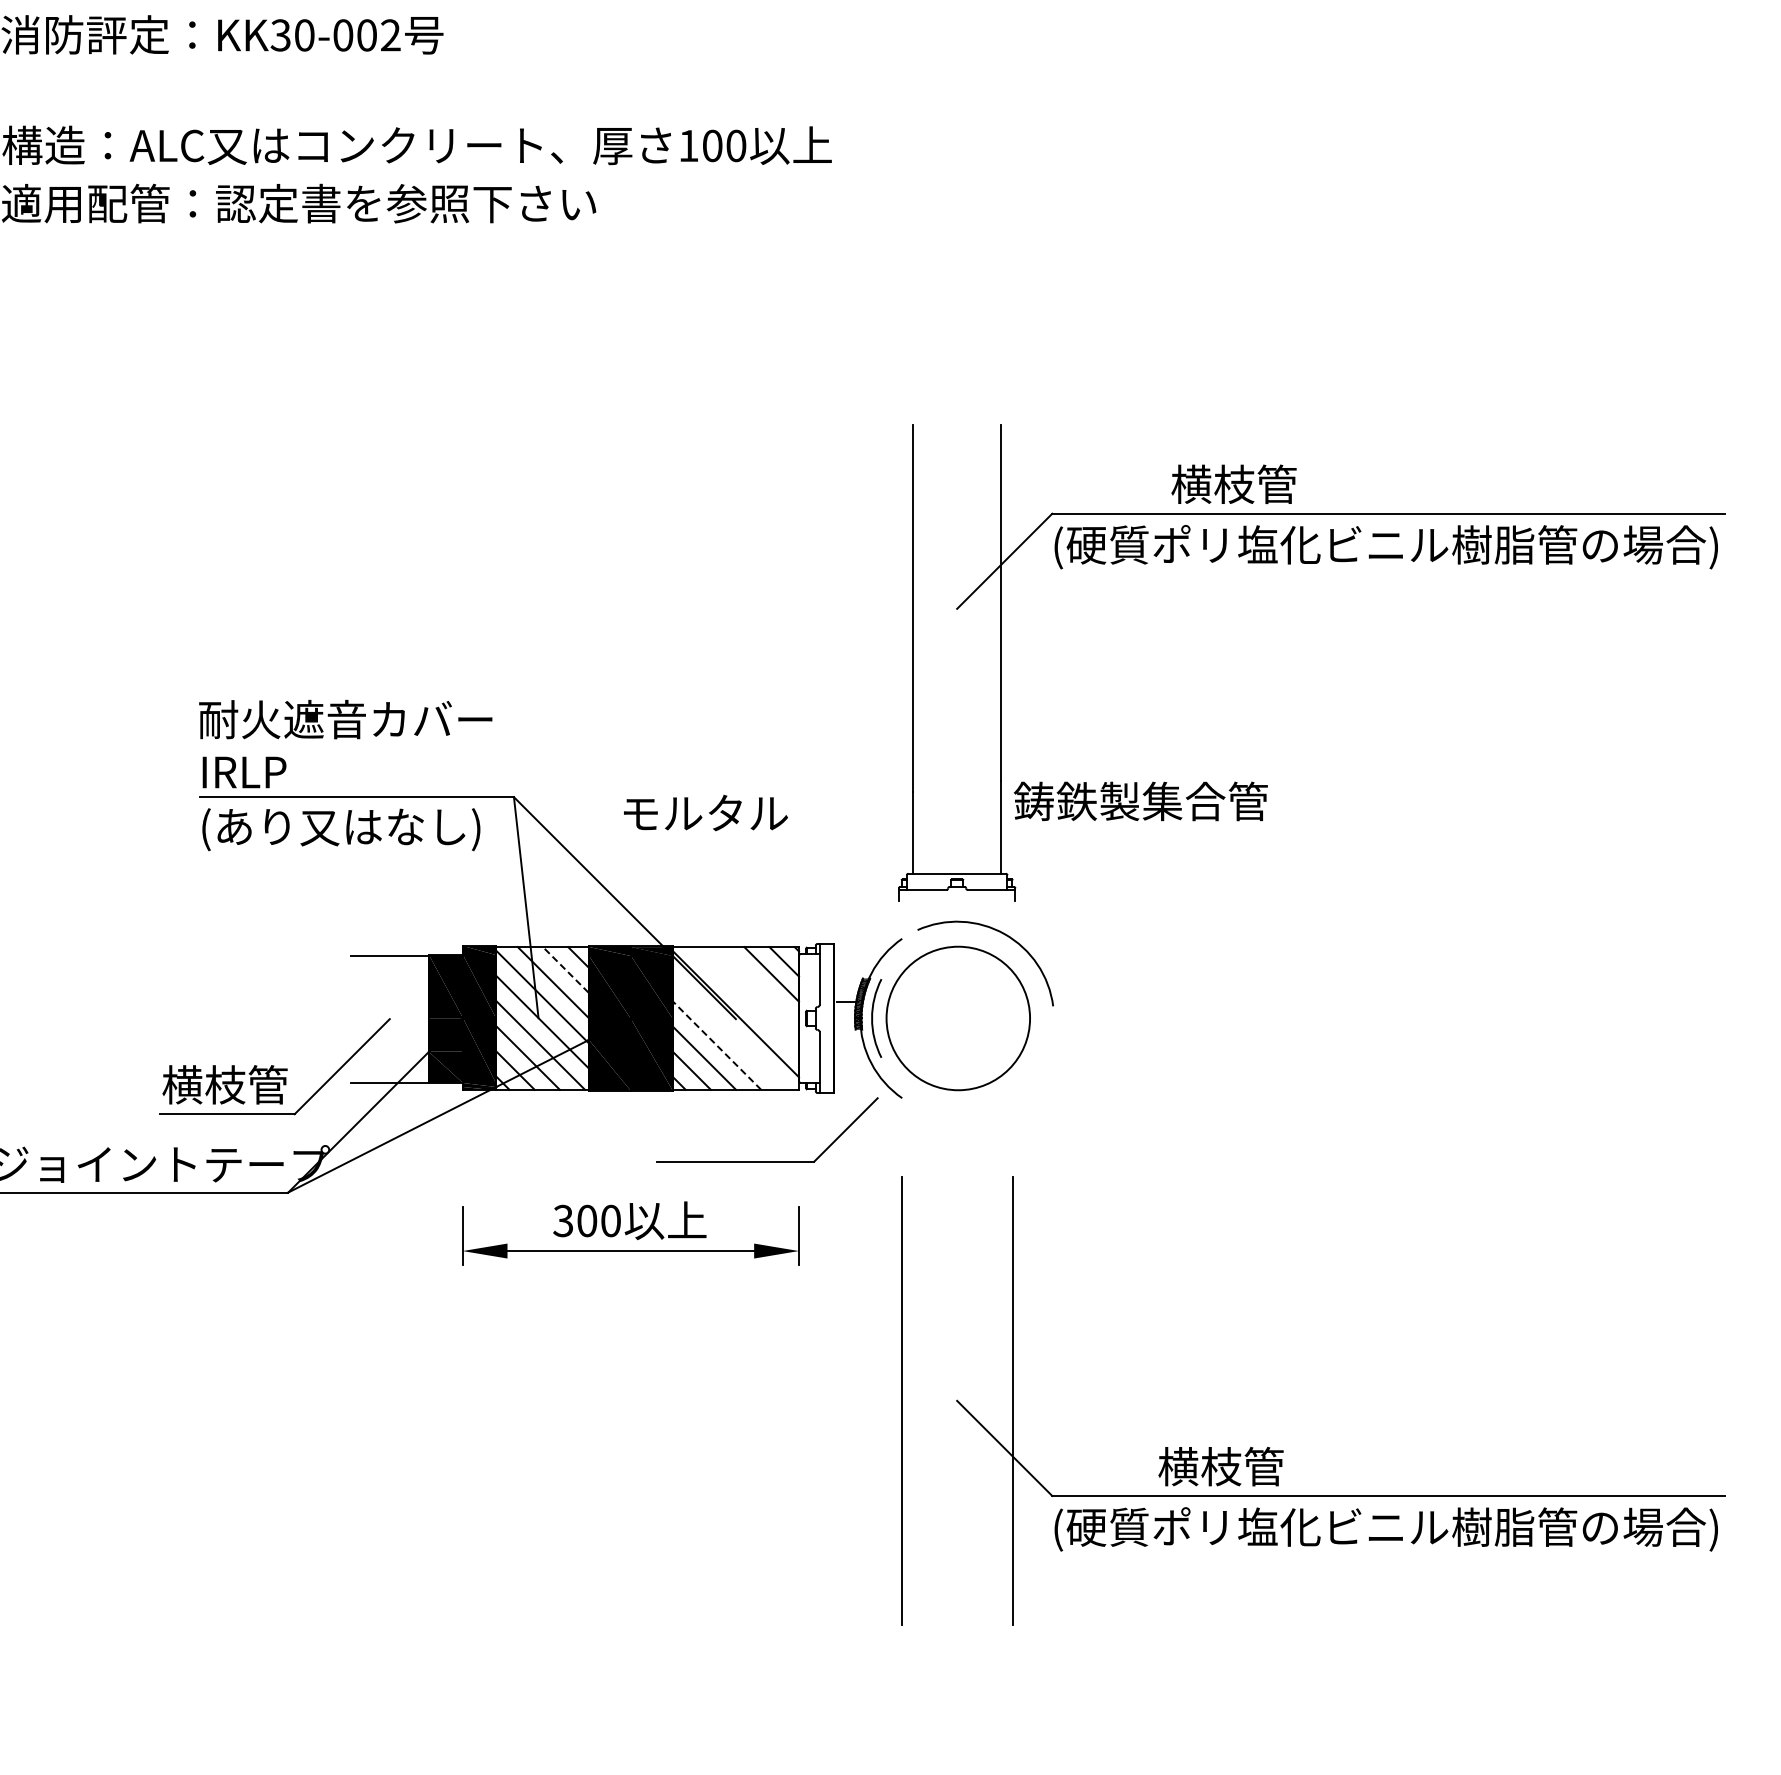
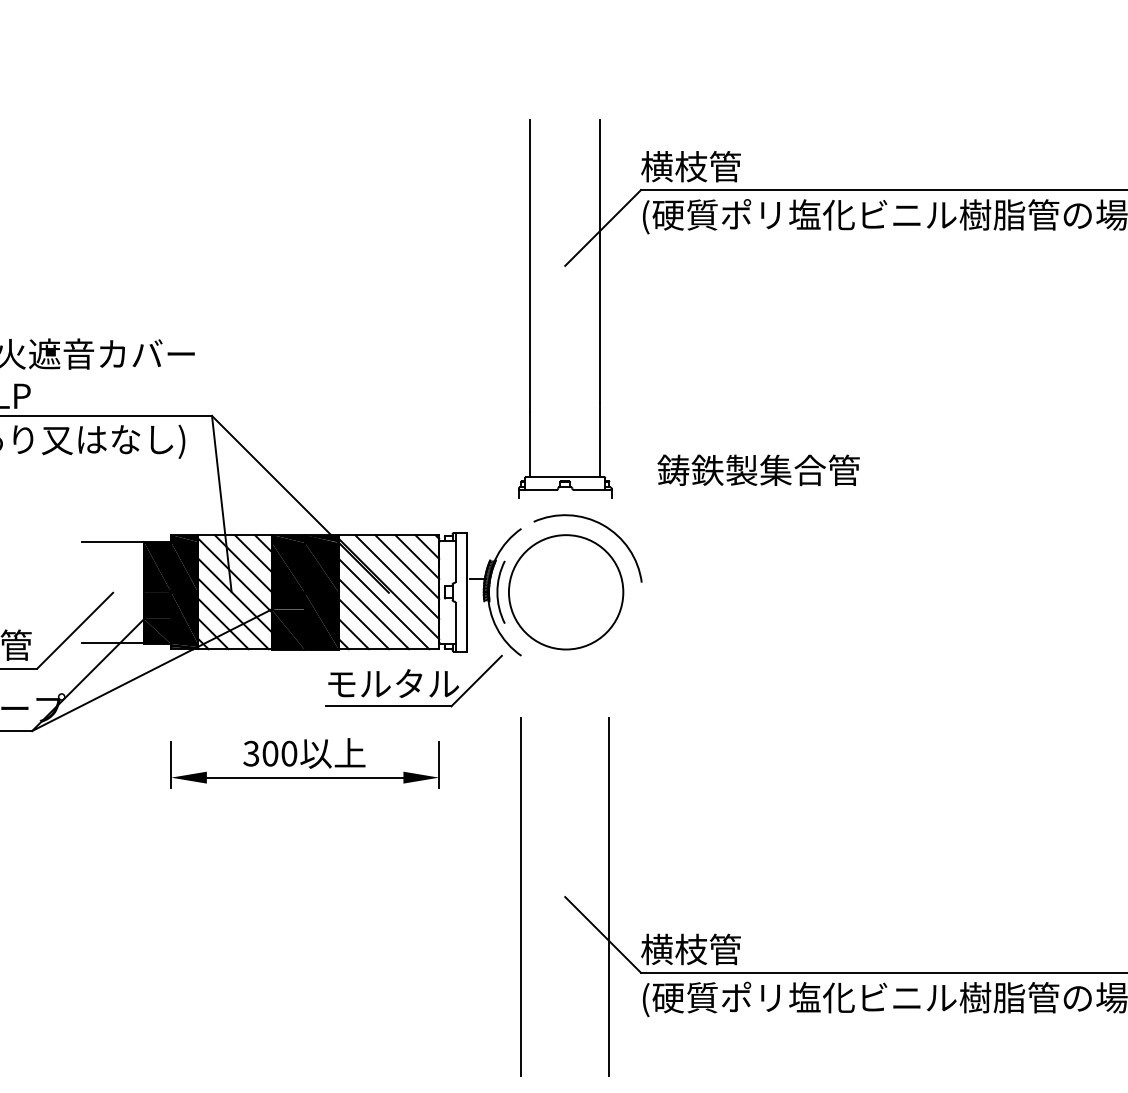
text: (1233, 484) -> (690, 166), moved
text: (1140, 801) -> (758, 470), moved
text: (705, 813) -> (393, 683), moved
line: (565, 969) -> (253, 553), dashed -> solid
line: (759, 986) -> (407, 566), added
line: (746, 999) -> (397, 577), added
line: (729, 1032) -> (383, 603), added
line: (717, 1045) -> (374, 613), dashed -> solid
text: (1220, 1466) -> (690, 949), moved

